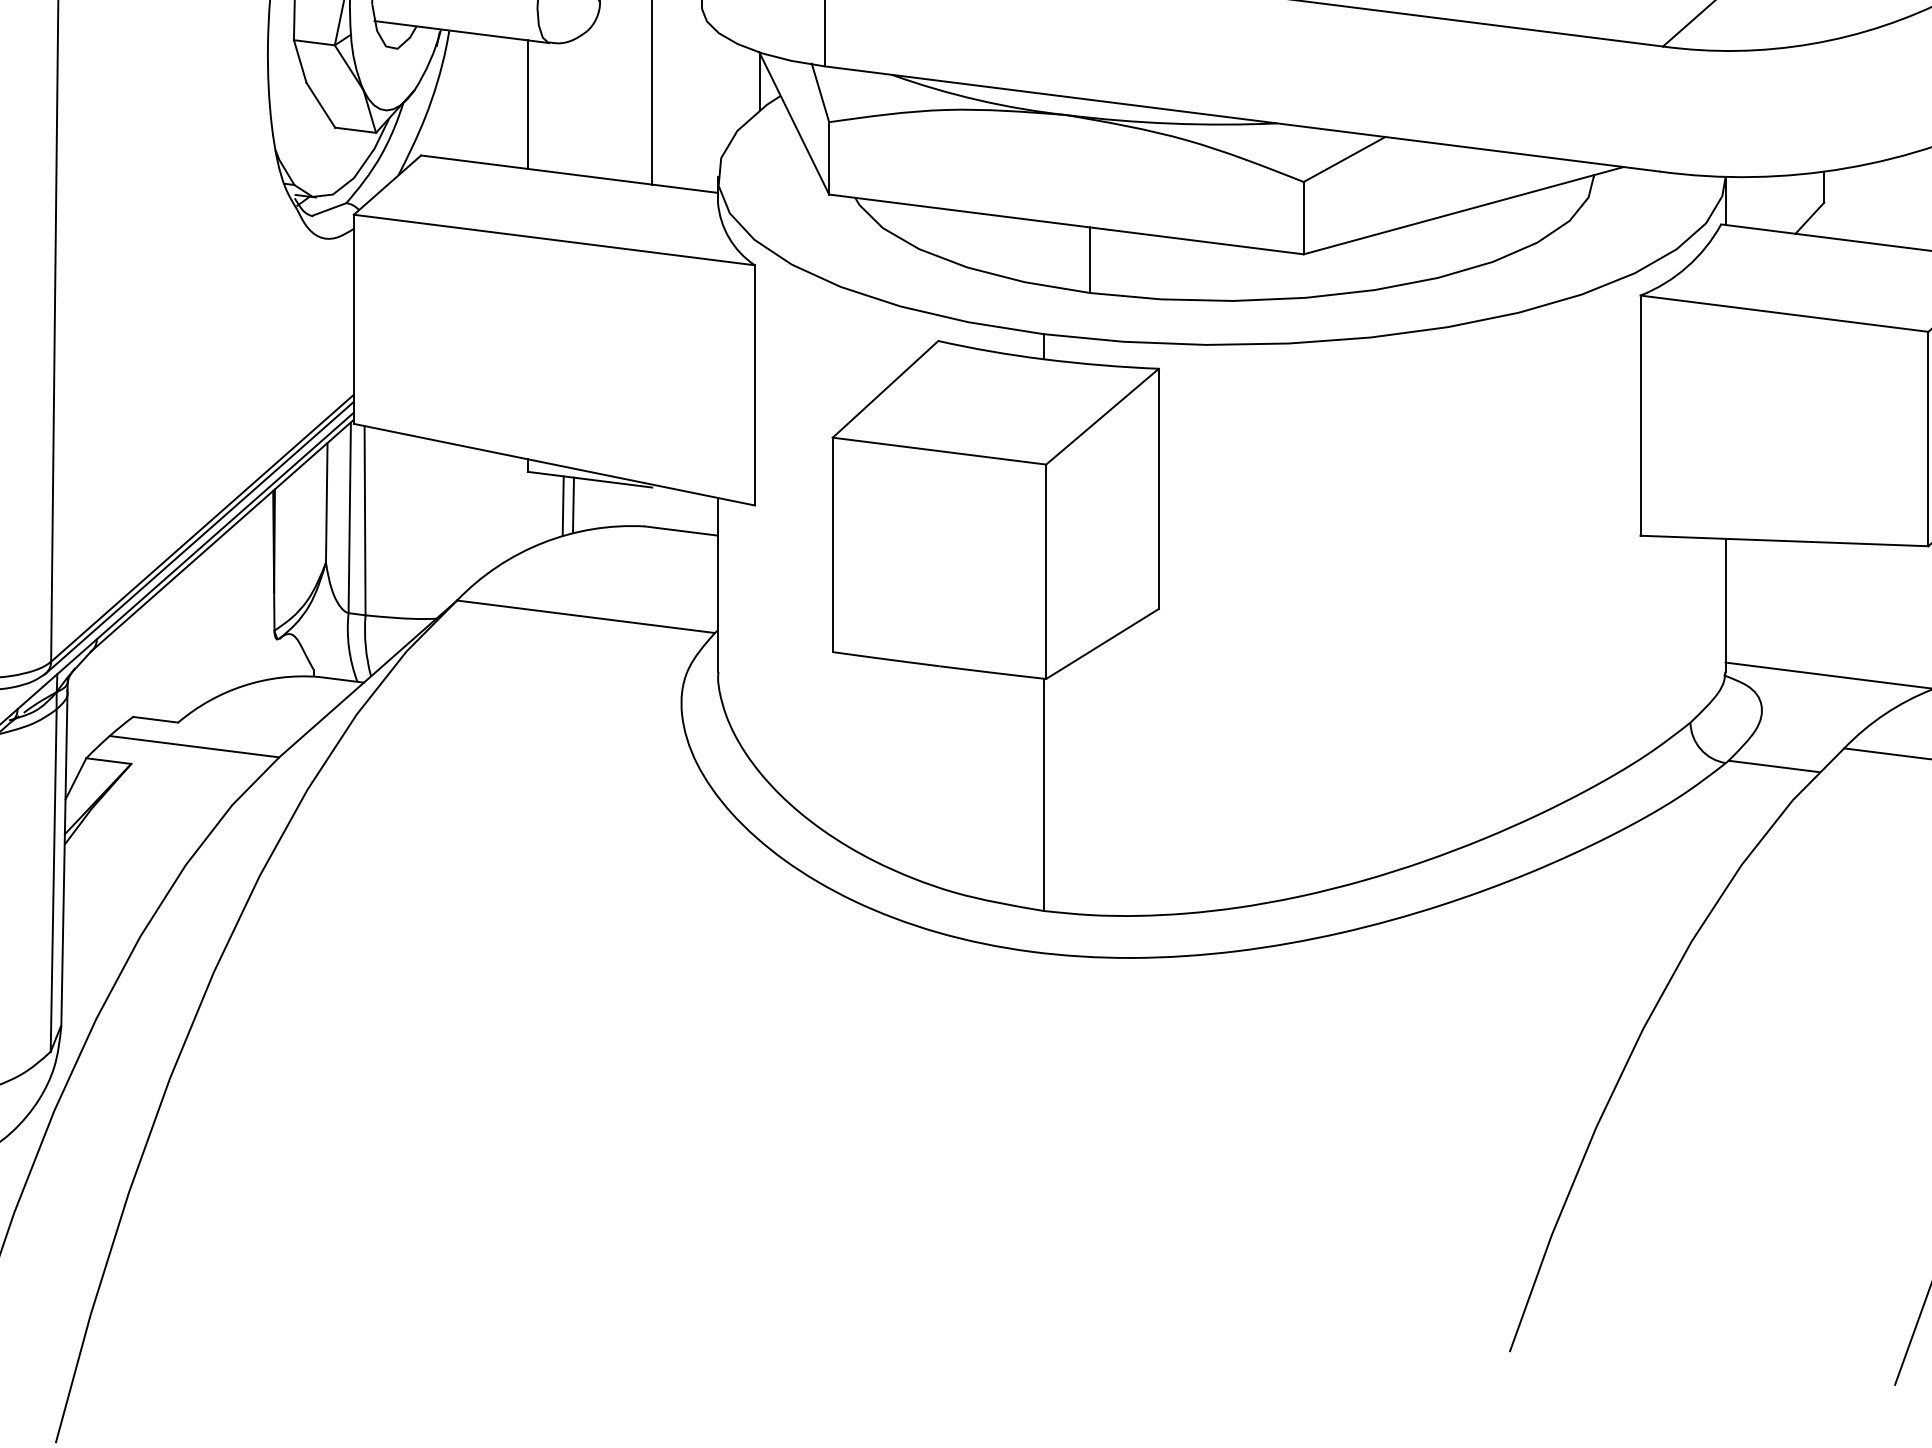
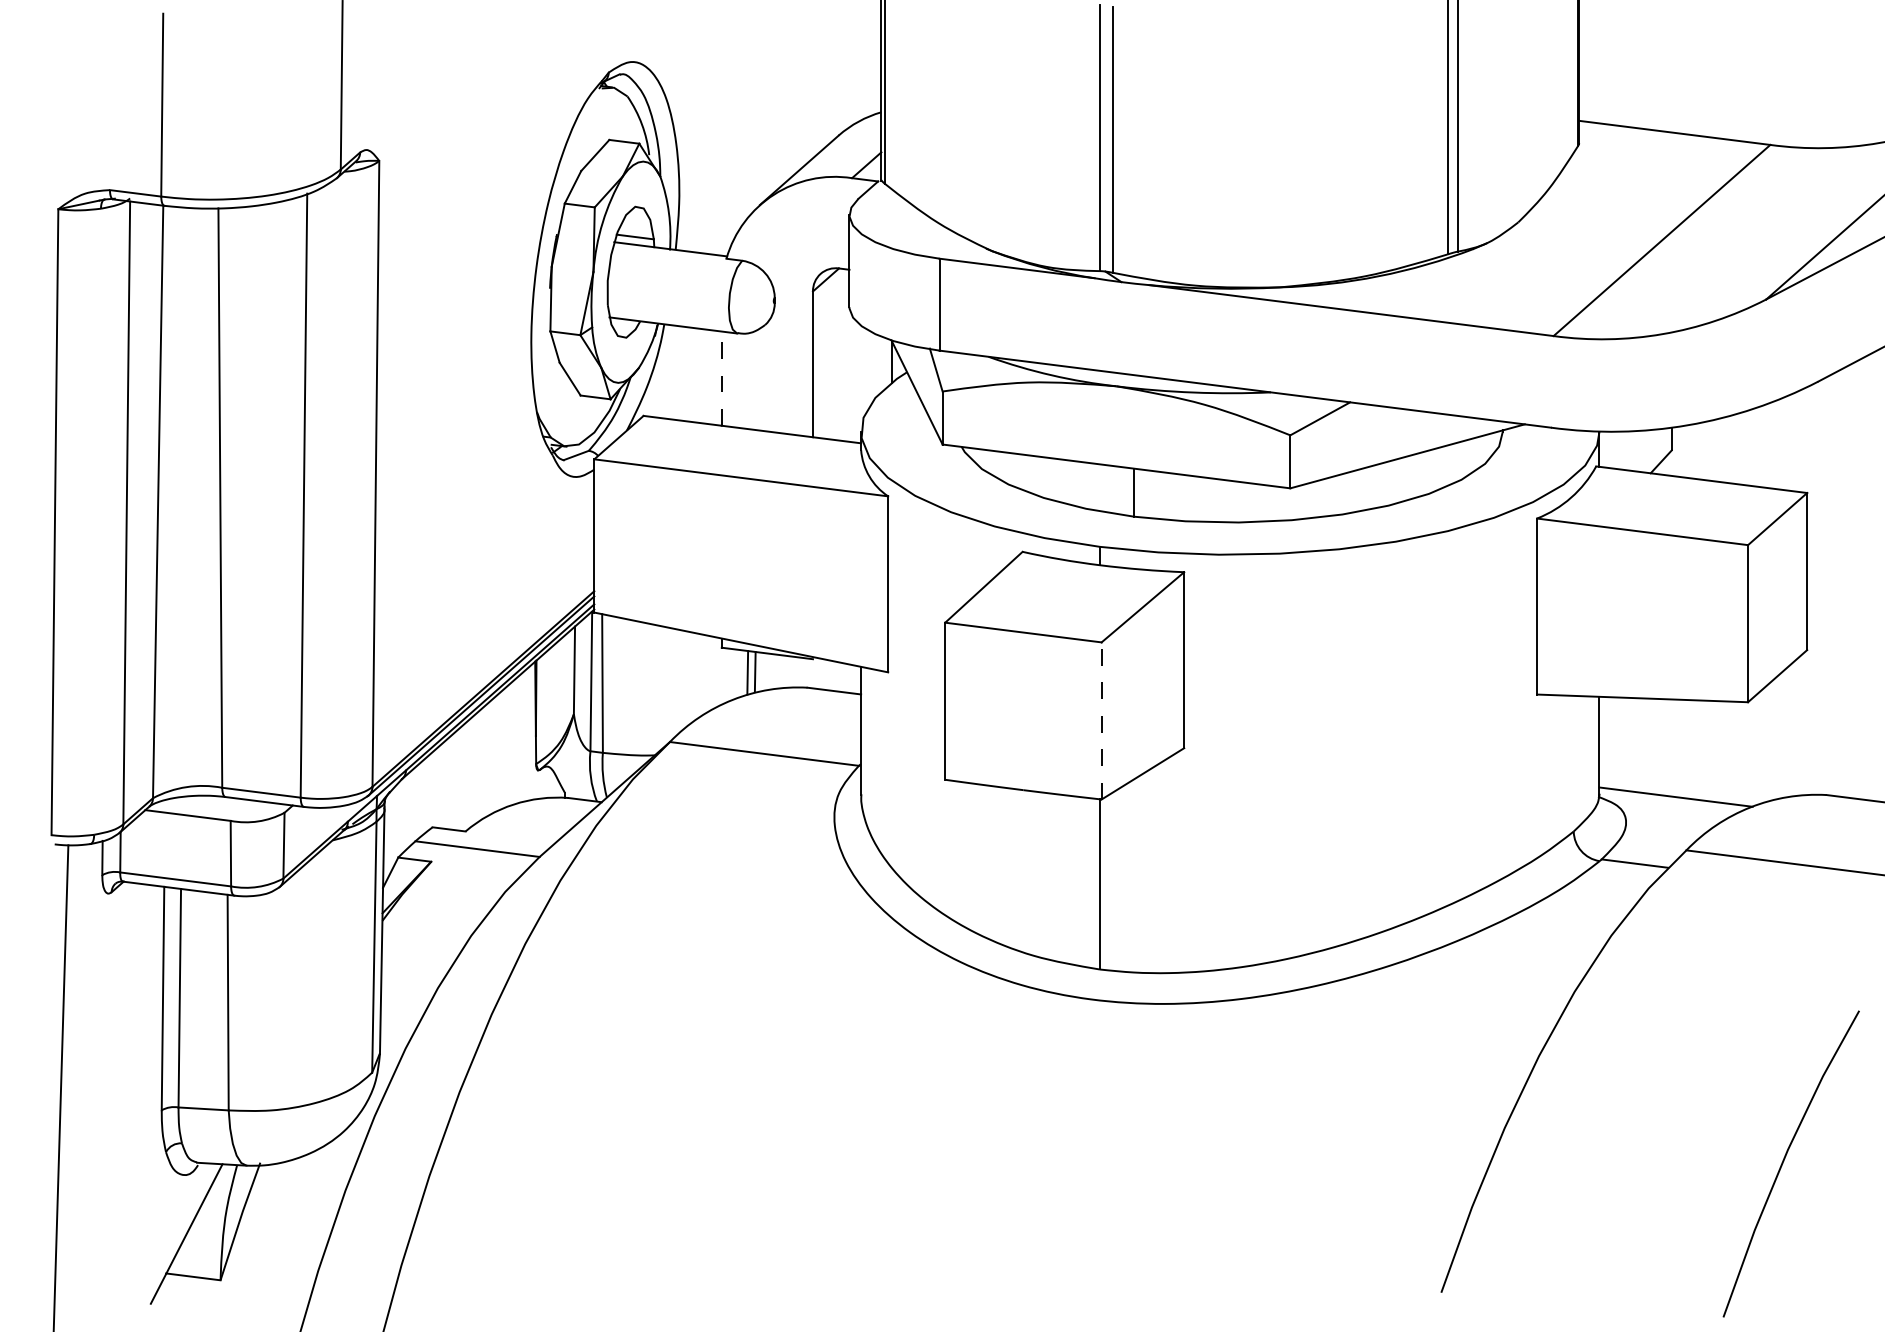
line: (527, 104) -> (721, 378), solid -> dashed
line: (1045, 571) -> (1101, 720), solid -> dashed

